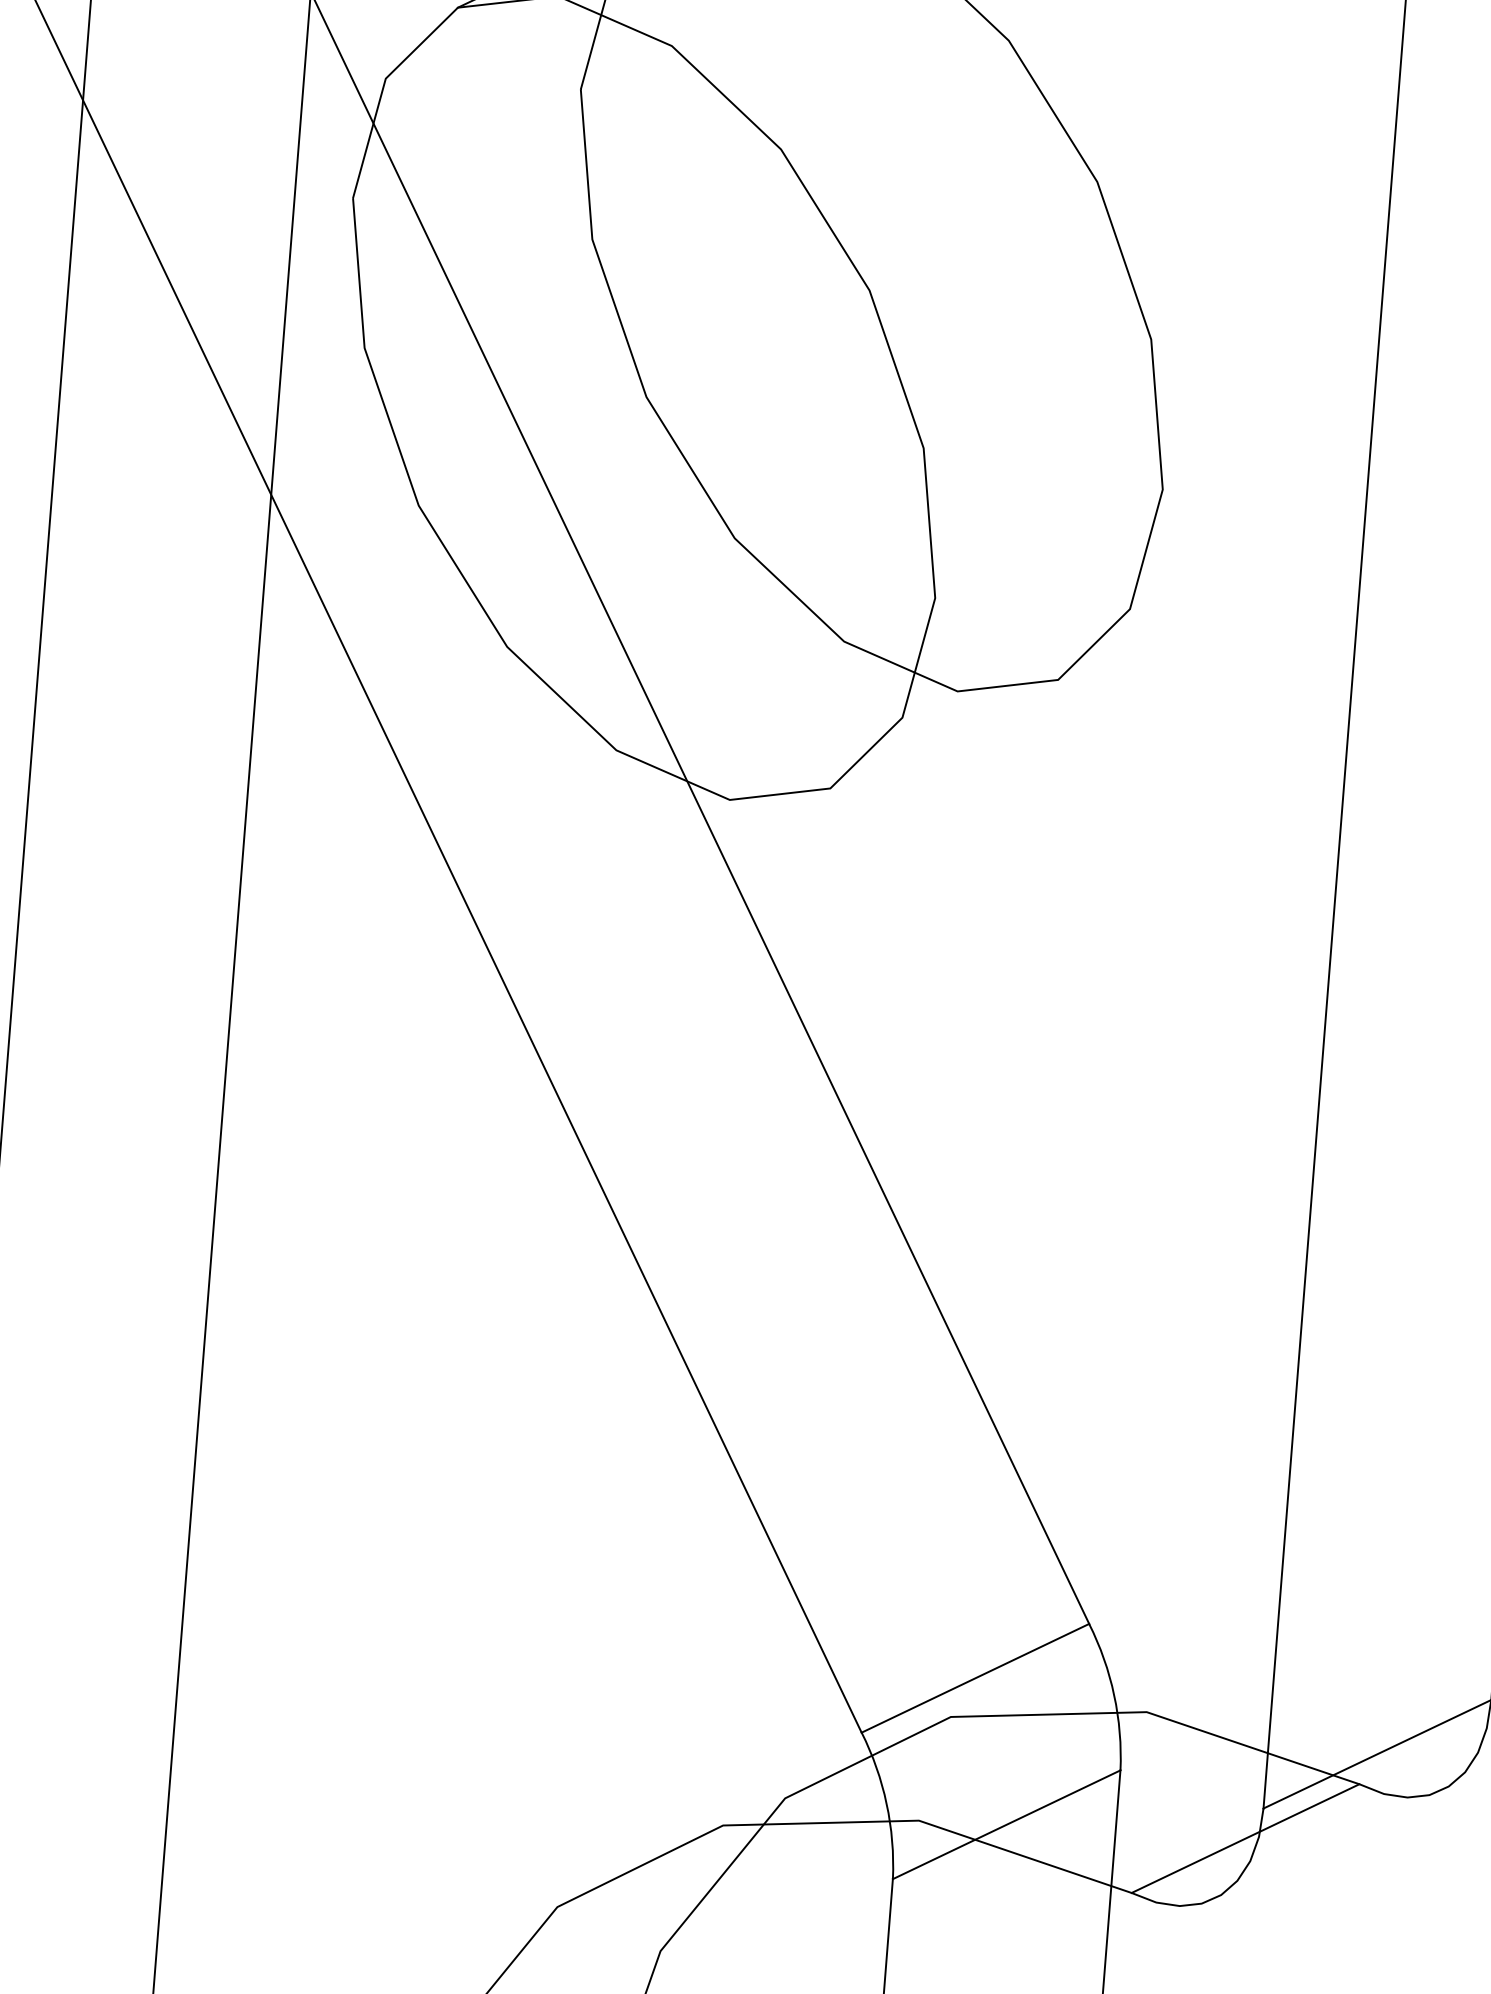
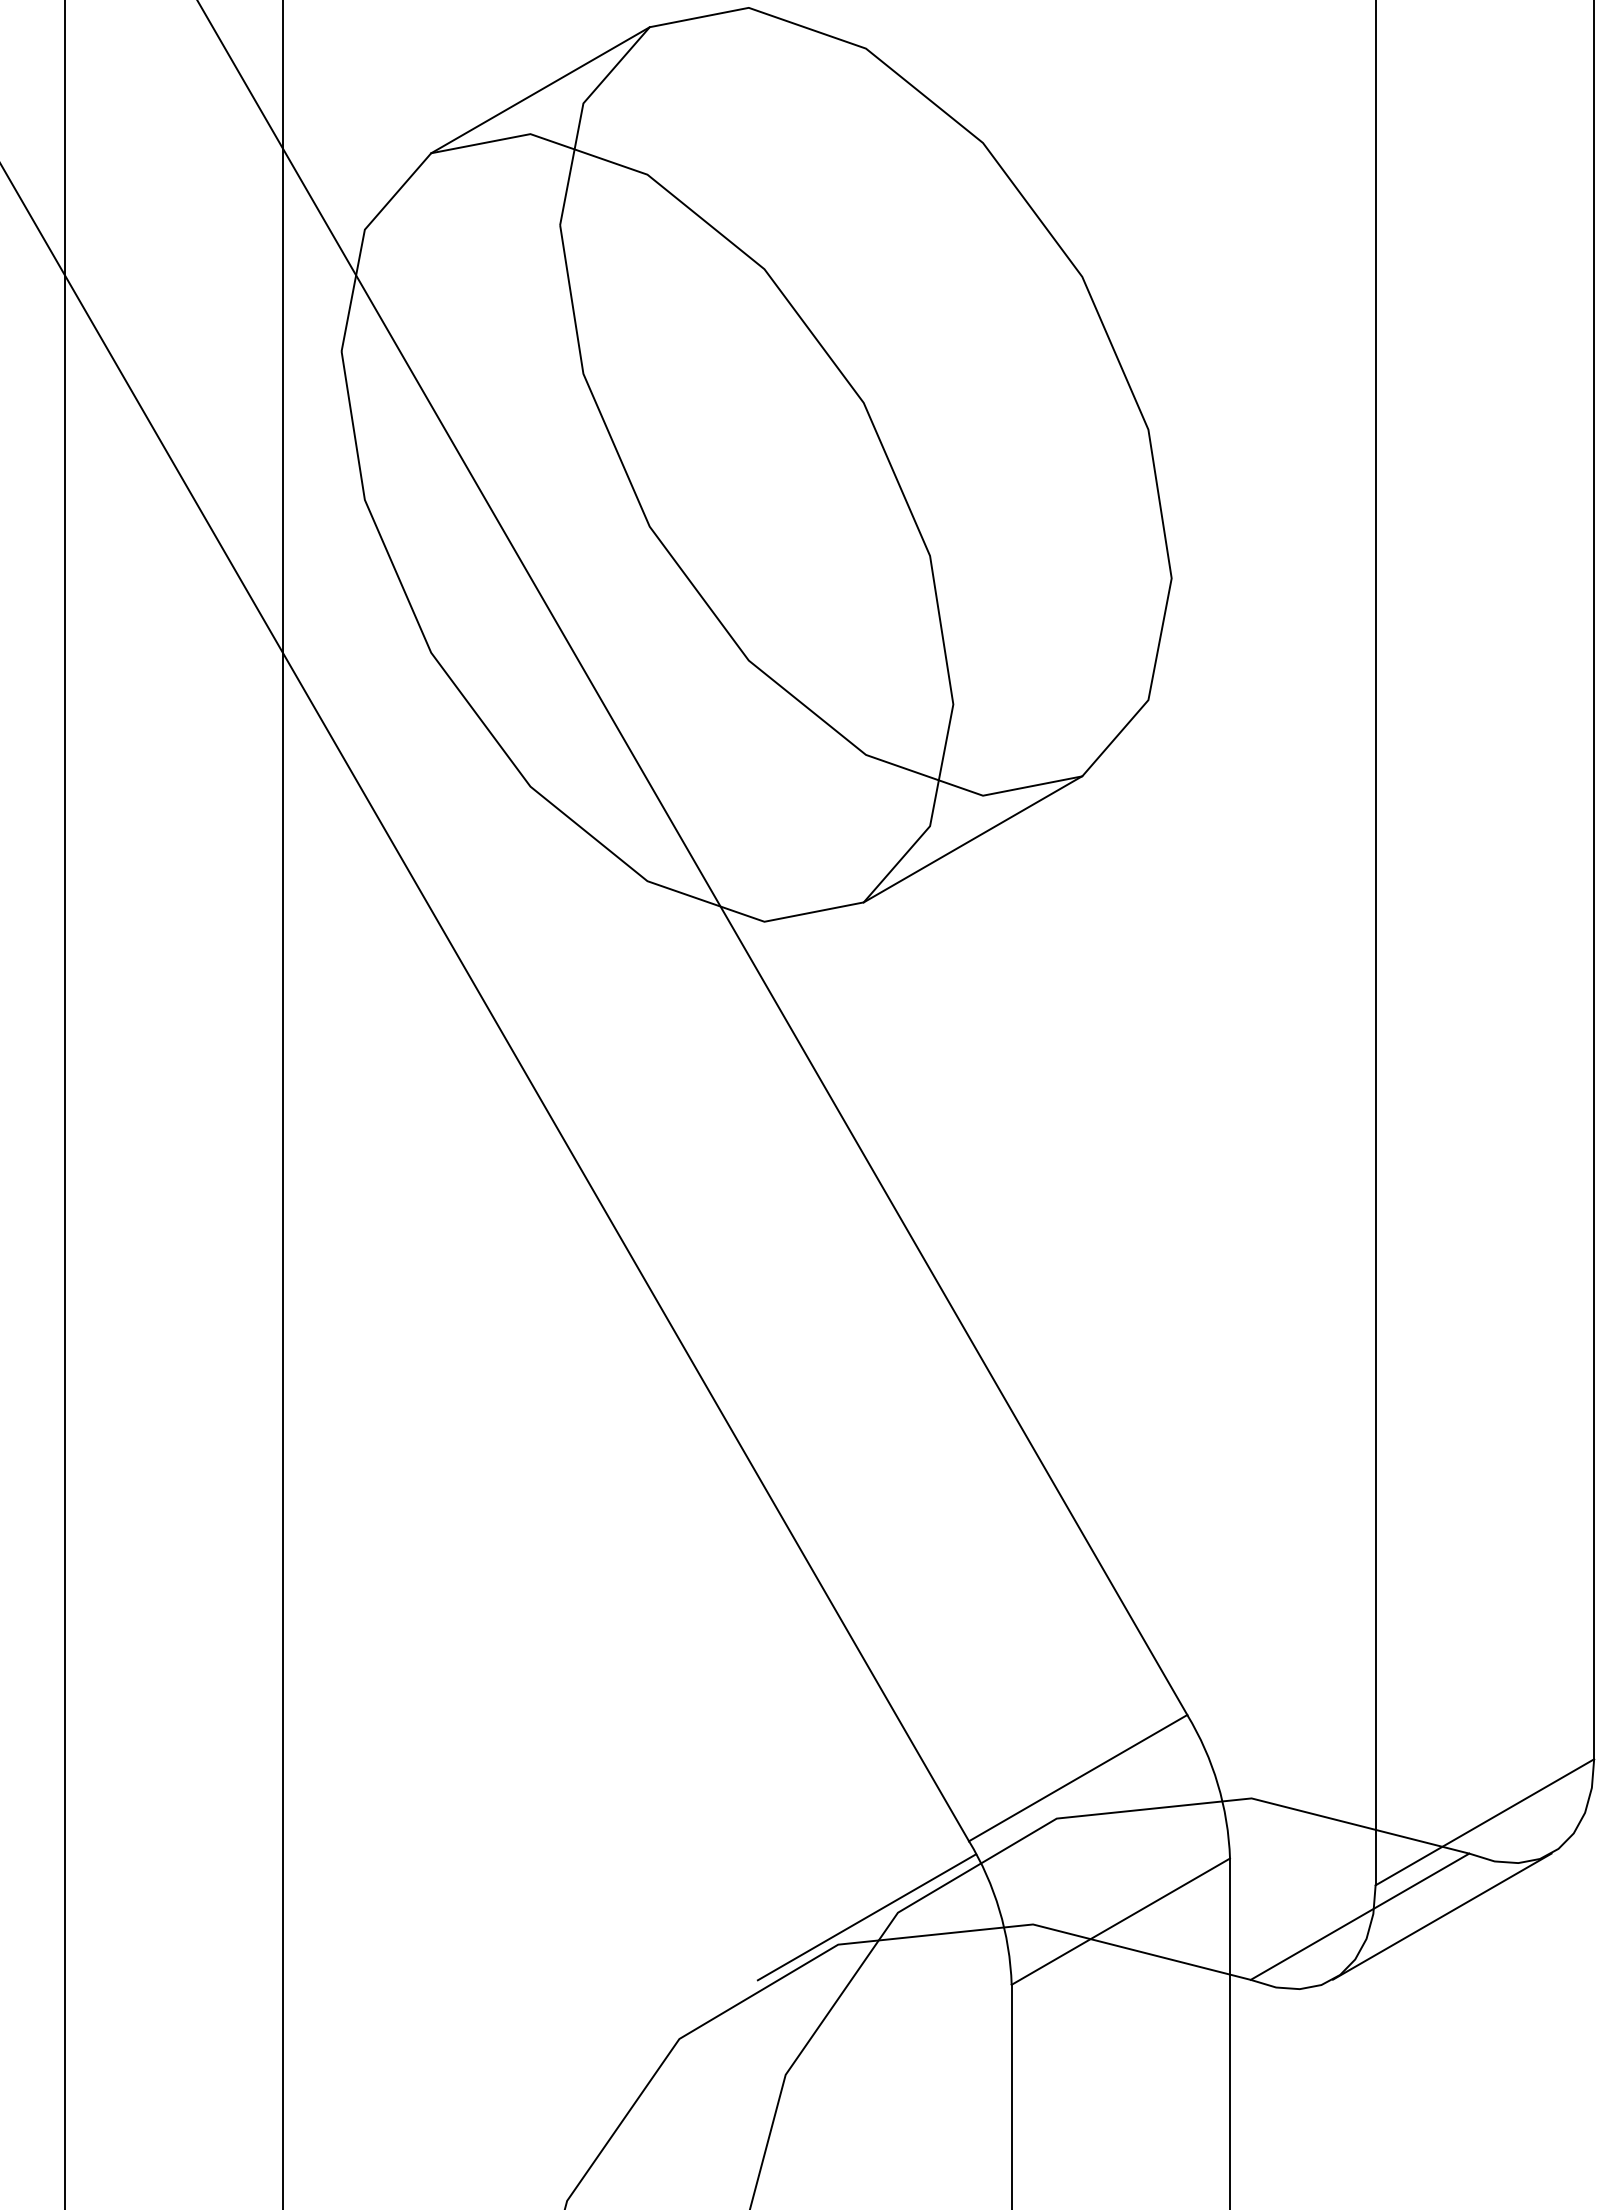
line: (943, 734) -> (972, 839), added
line: (753, 1800) -> (866, 1917), added
line: (1326, 1844) -> (1441, 1916), added

